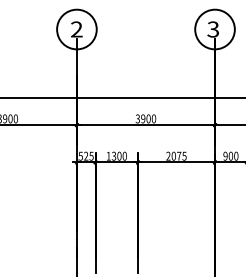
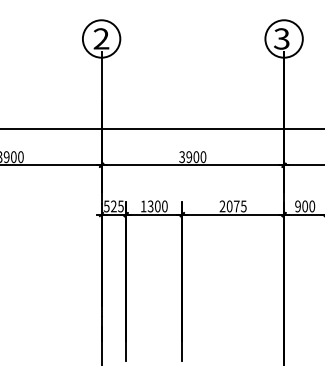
circle: (76, 29) -> (101, 38), size x0.71
circle: (214, 29) -> (283, 38), size x0.71

